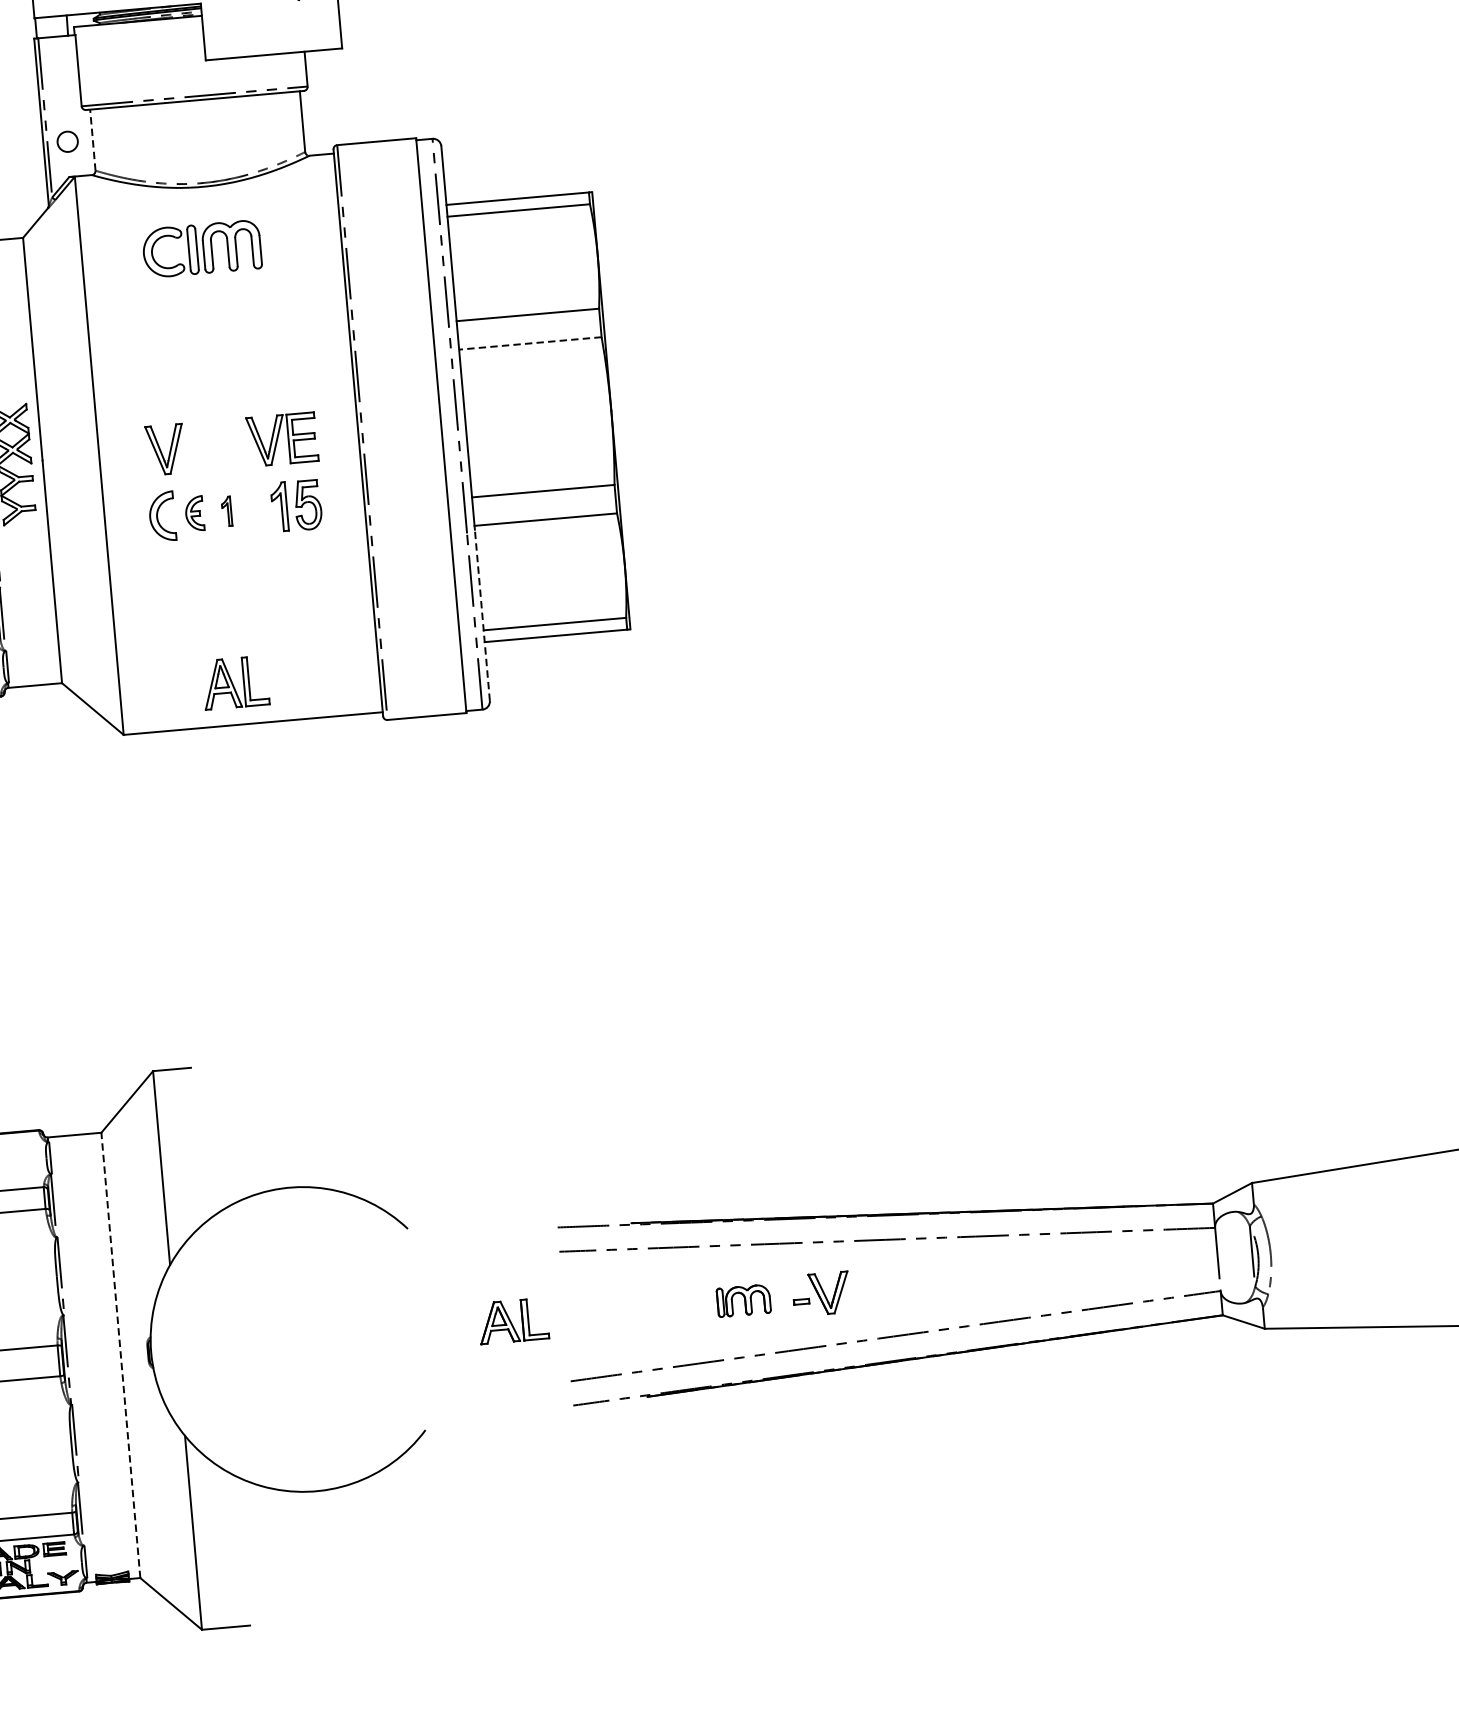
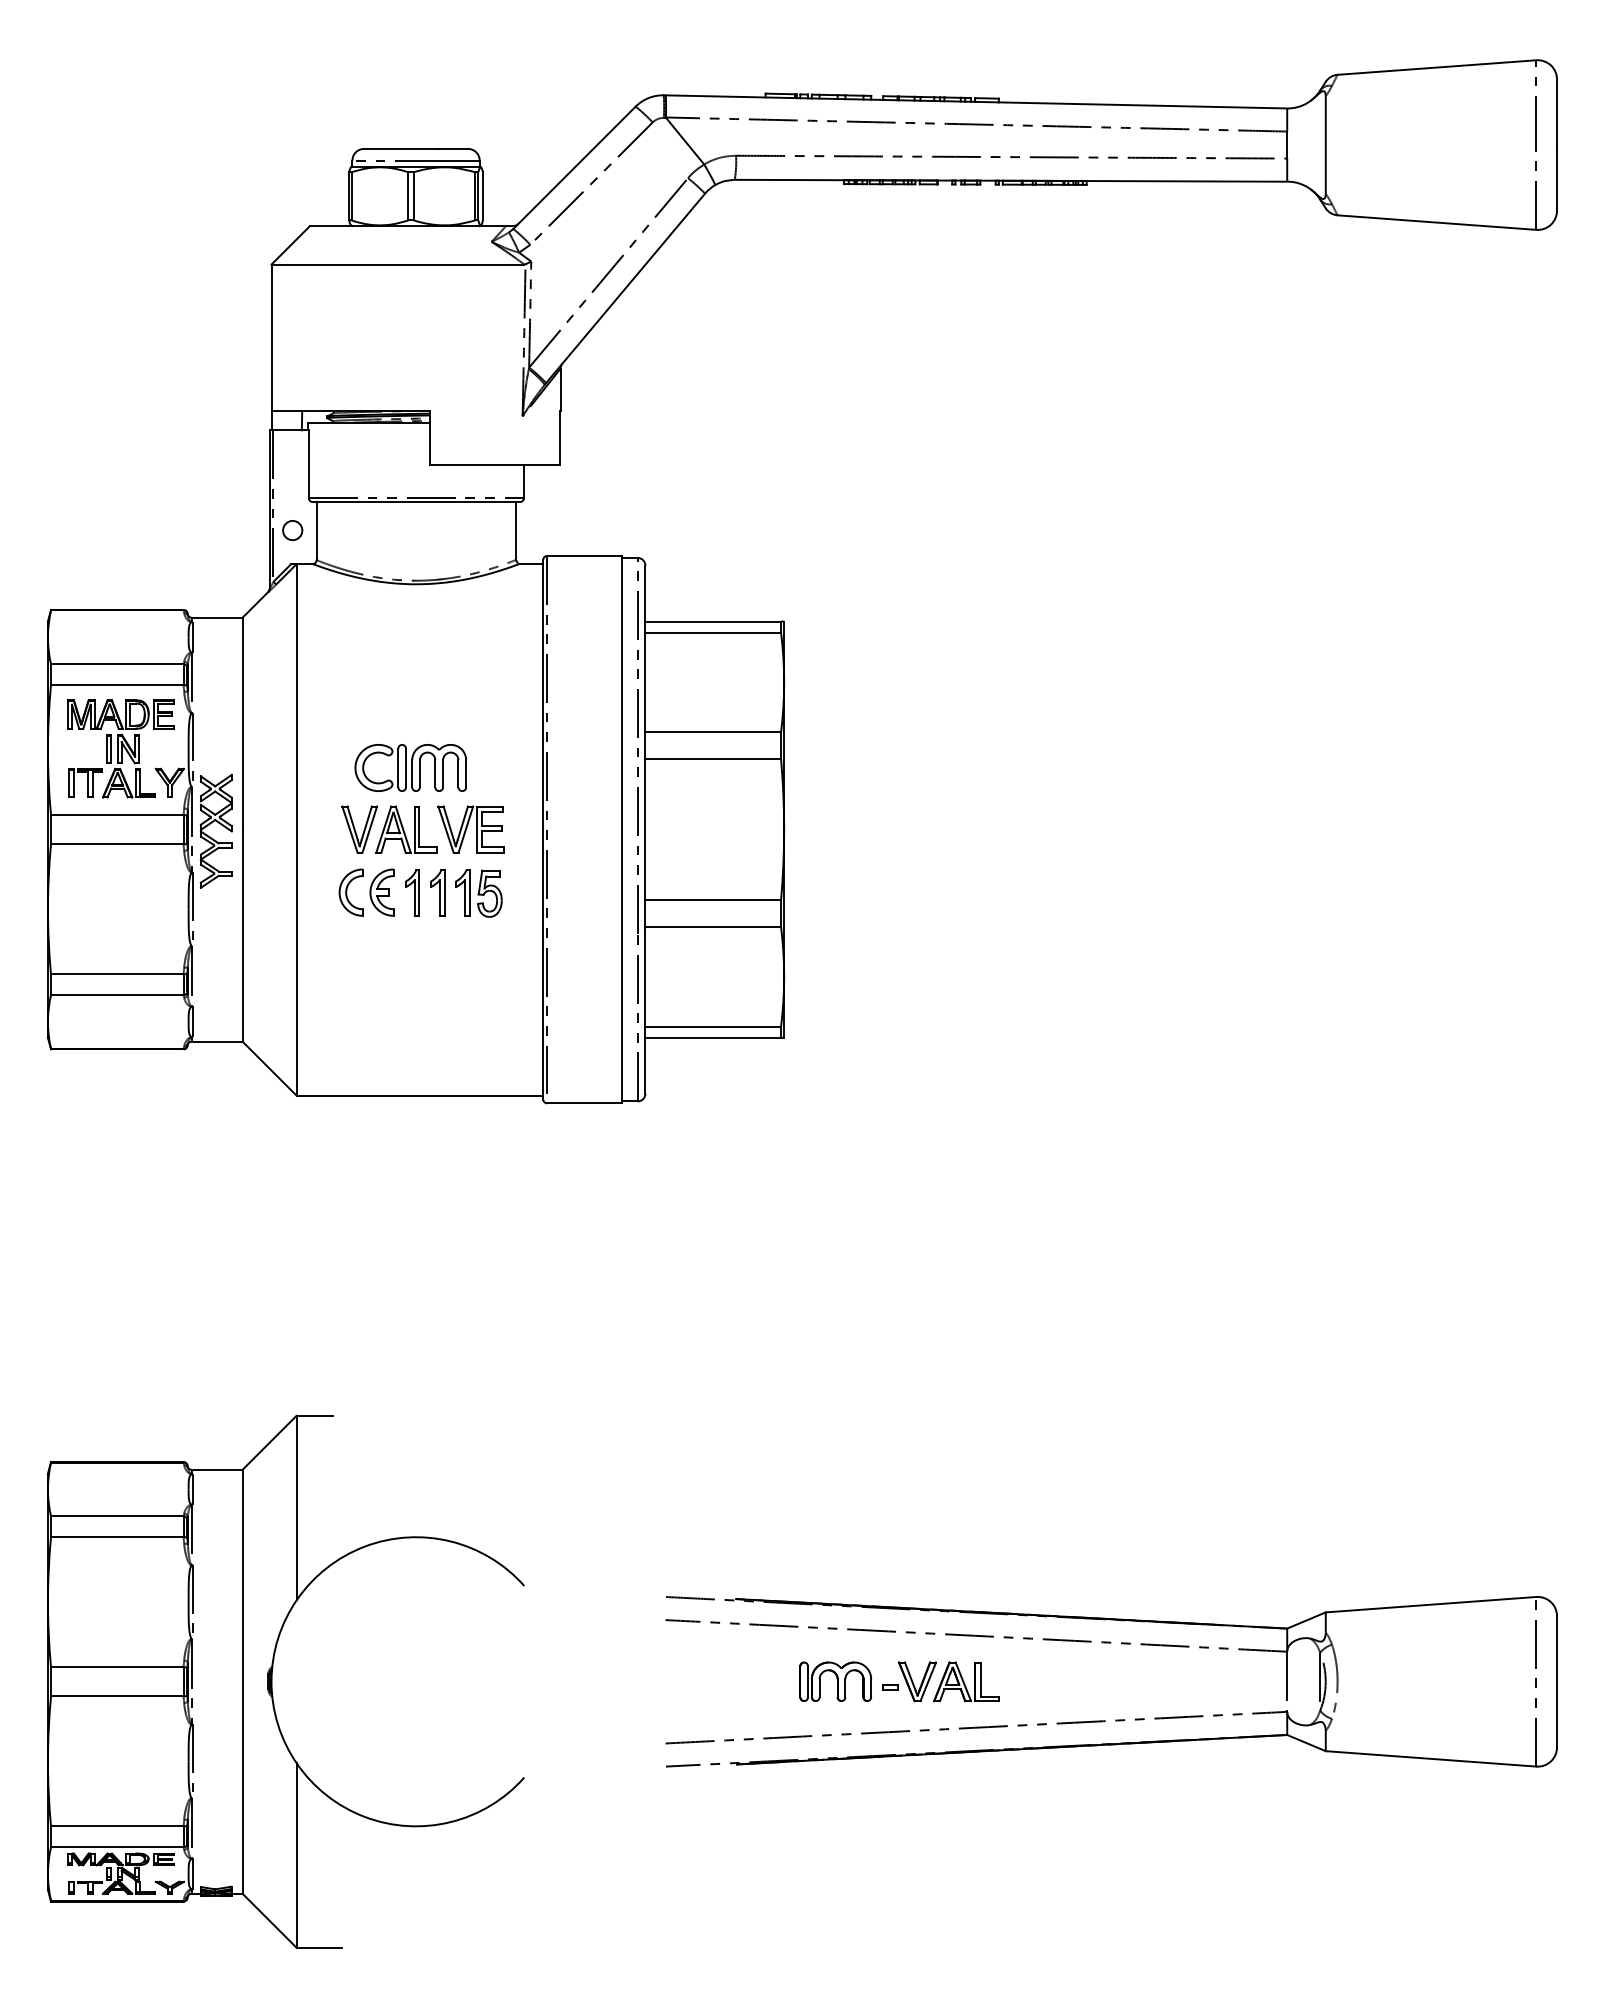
line: (92, 139) -> (316, 530), dashed -> solid
part: (201, 248) -> (410, 767), moved
line: (530, 343) -> (713, 759), dashed -> solid
part: (253, 508) -> (437, 892), added
part: (226, 510) -> (412, 892), size x1.67
part: (194, 513) -> (381, 892), size x1.43
line: (482, 614) -> (645, 1011), dashed -> solid
part: (235, 682) -> (406, 829), moved
part: (743, 1300) -> (835, 1681), size x1.43
part: (513, 1320) -> (966, 1681), moved
line: (120, 1355) -> (242, 1681), dashed -> solid

